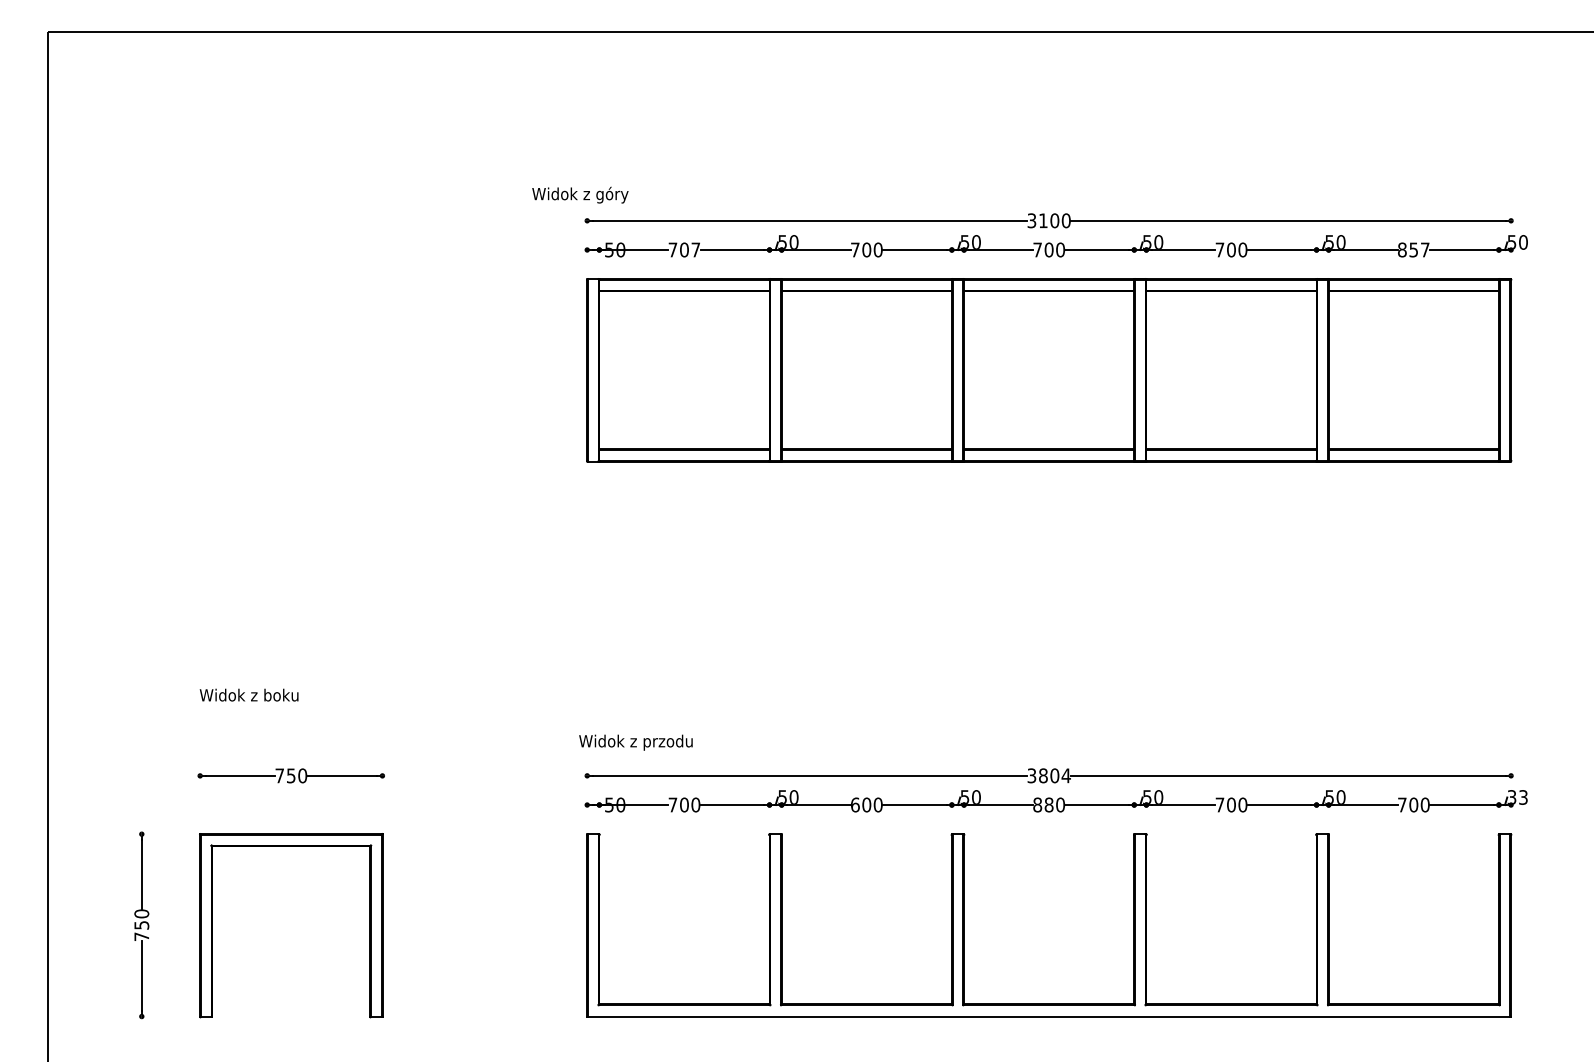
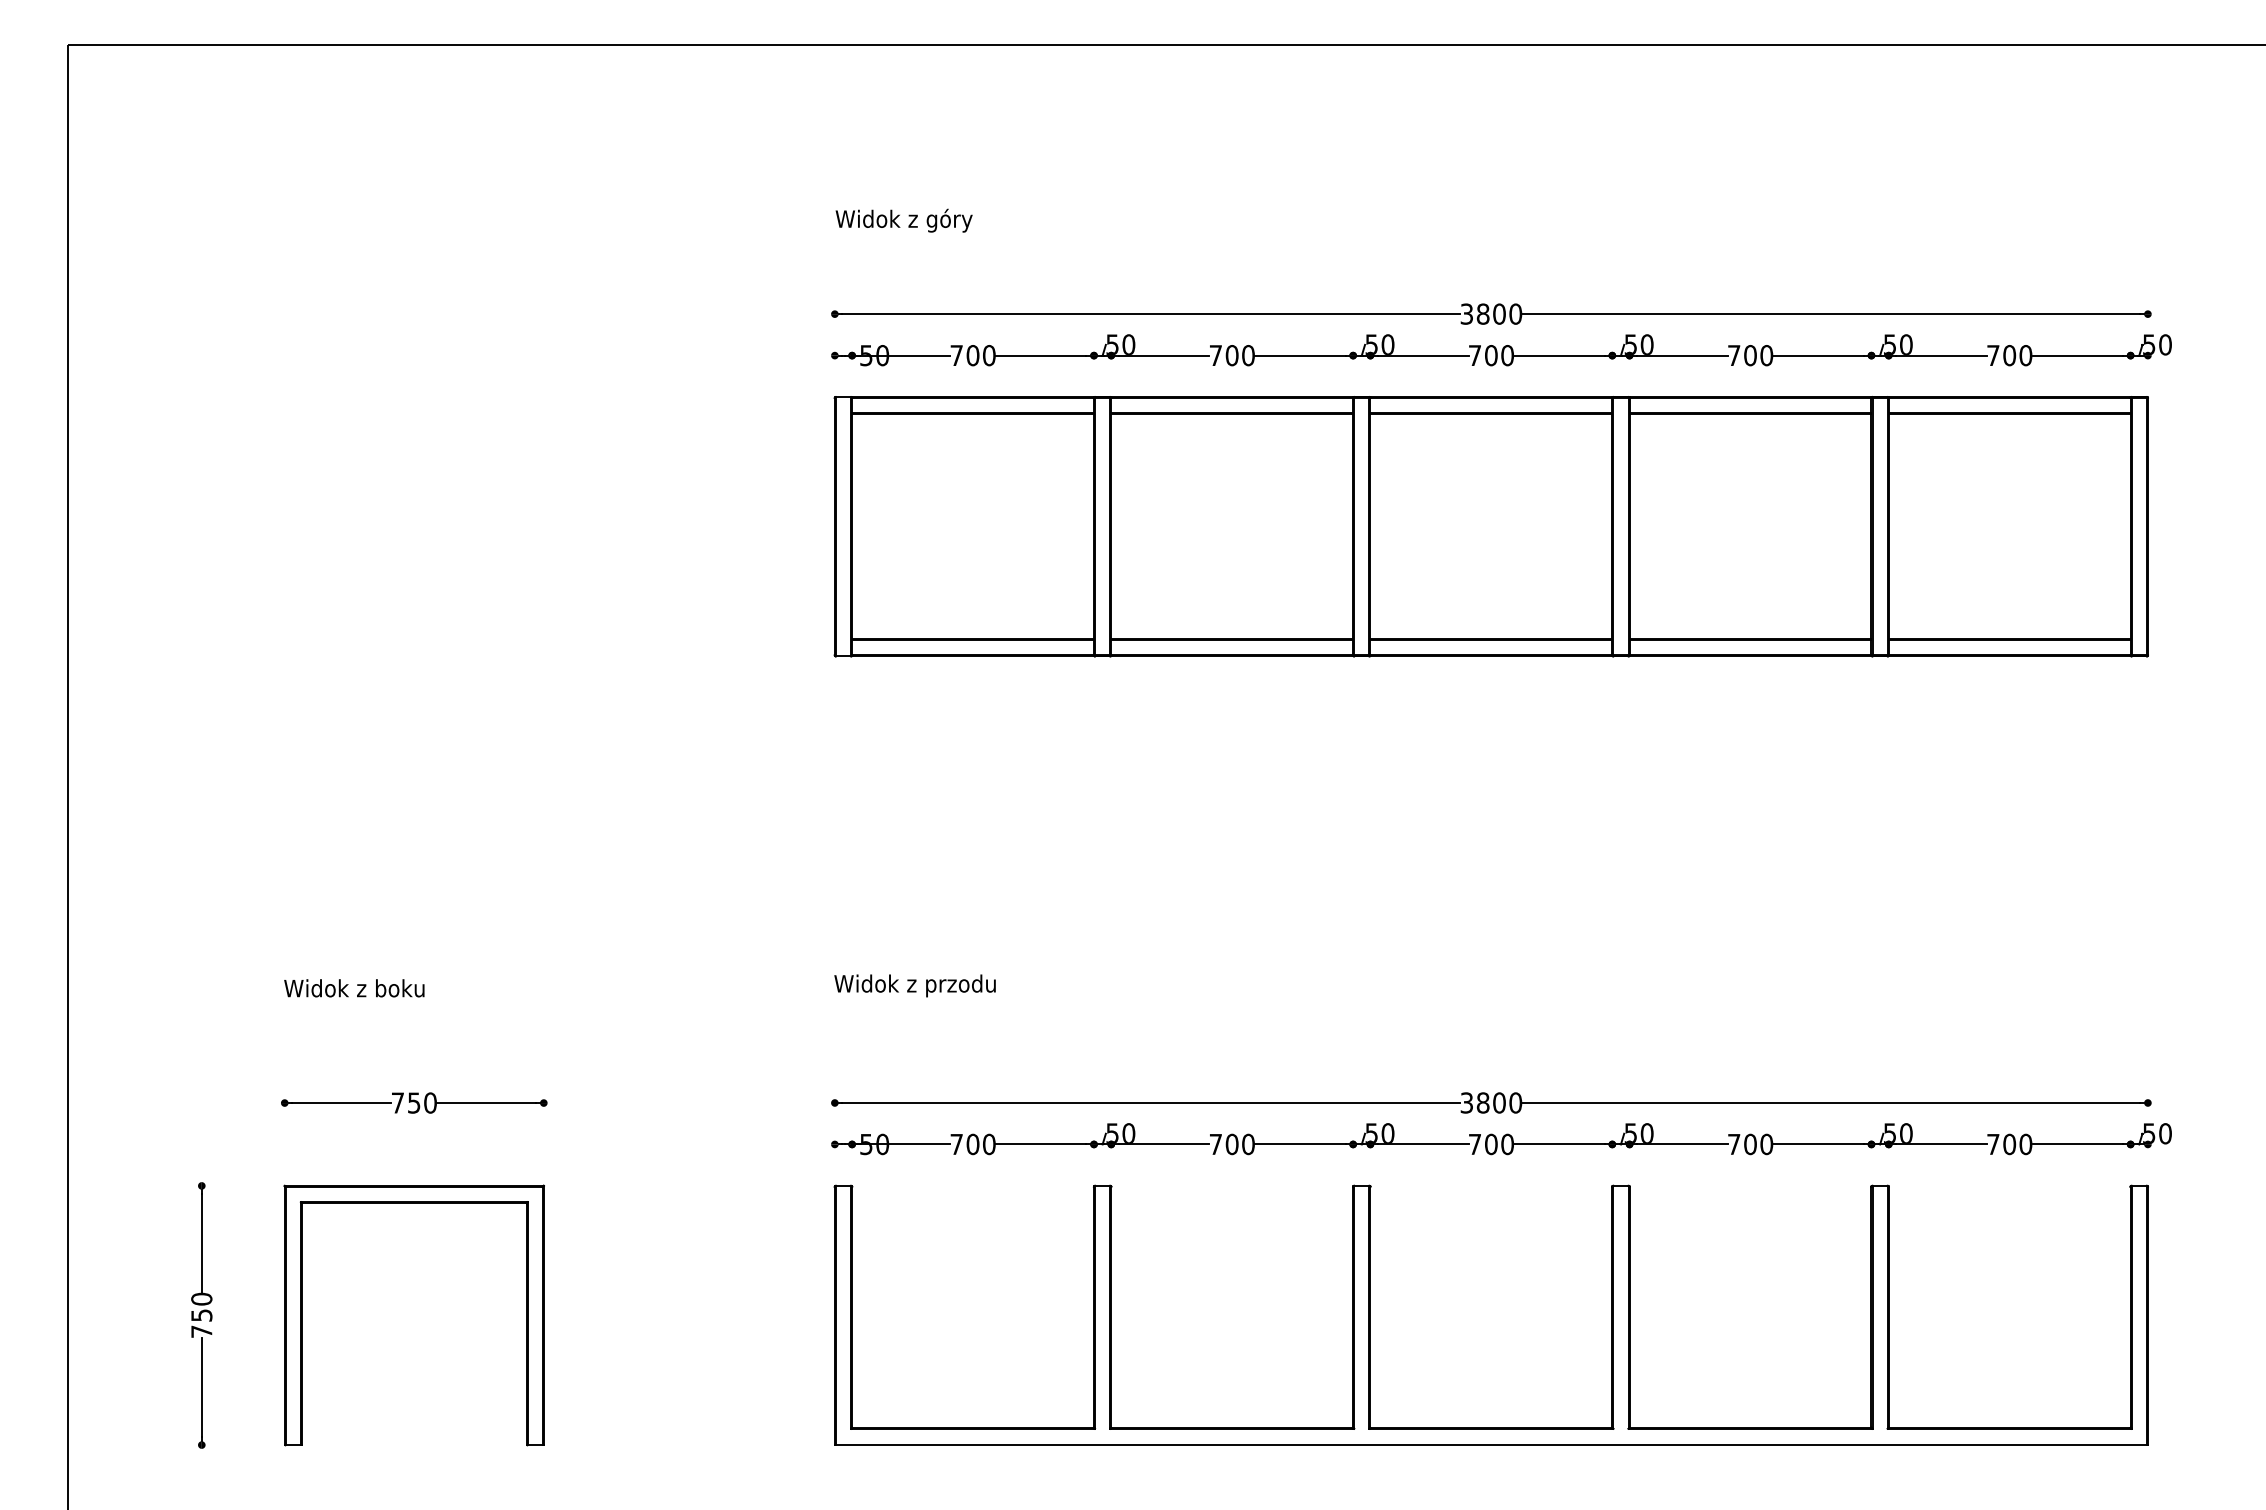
text: (579, 195) -> (903, 220), moved
text: (1042, 220) -> (1482, 313), 3100 -> 3800
text: (696, 249) -> (989, 355), 707 -> 700
text: (1413, 249) -> (2009, 355), 857 -> 700
text: (635, 742) -> (914, 985), moved
text: (1066, 775) -> (1515, 1102), 3804 -> 3800
text: (1517, 797) -> (2157, 1133), 33 -> 50
text: (855, 805) -> (1215, 1144), 600 -> 700
text: (1042, 805) -> (1482, 1144), 880 -> 700

